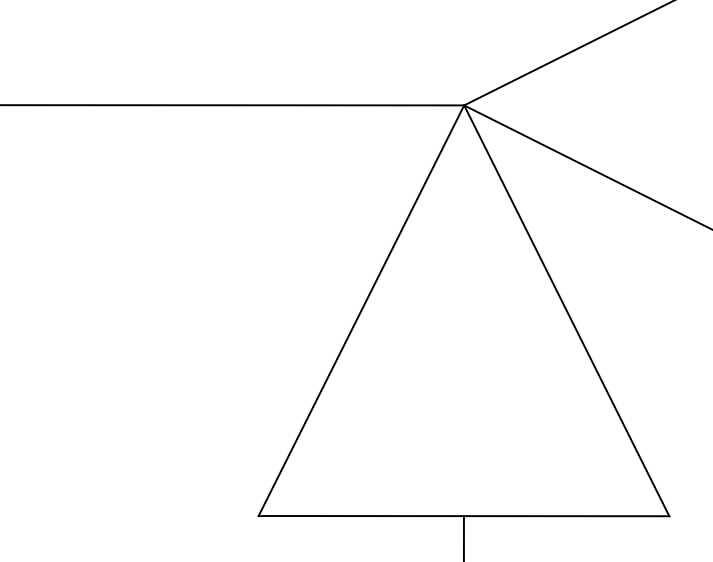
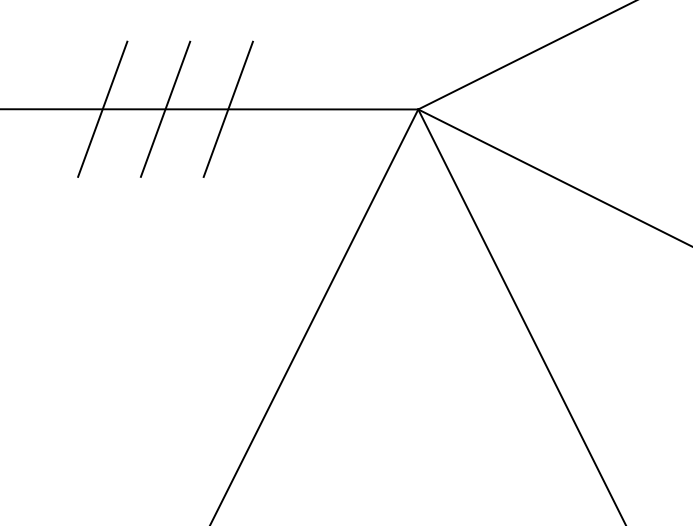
line: (163, 104) -> (102, 108), added
line: (223, 105) -> (165, 109), added
line: (283, 105) -> (228, 109), added

